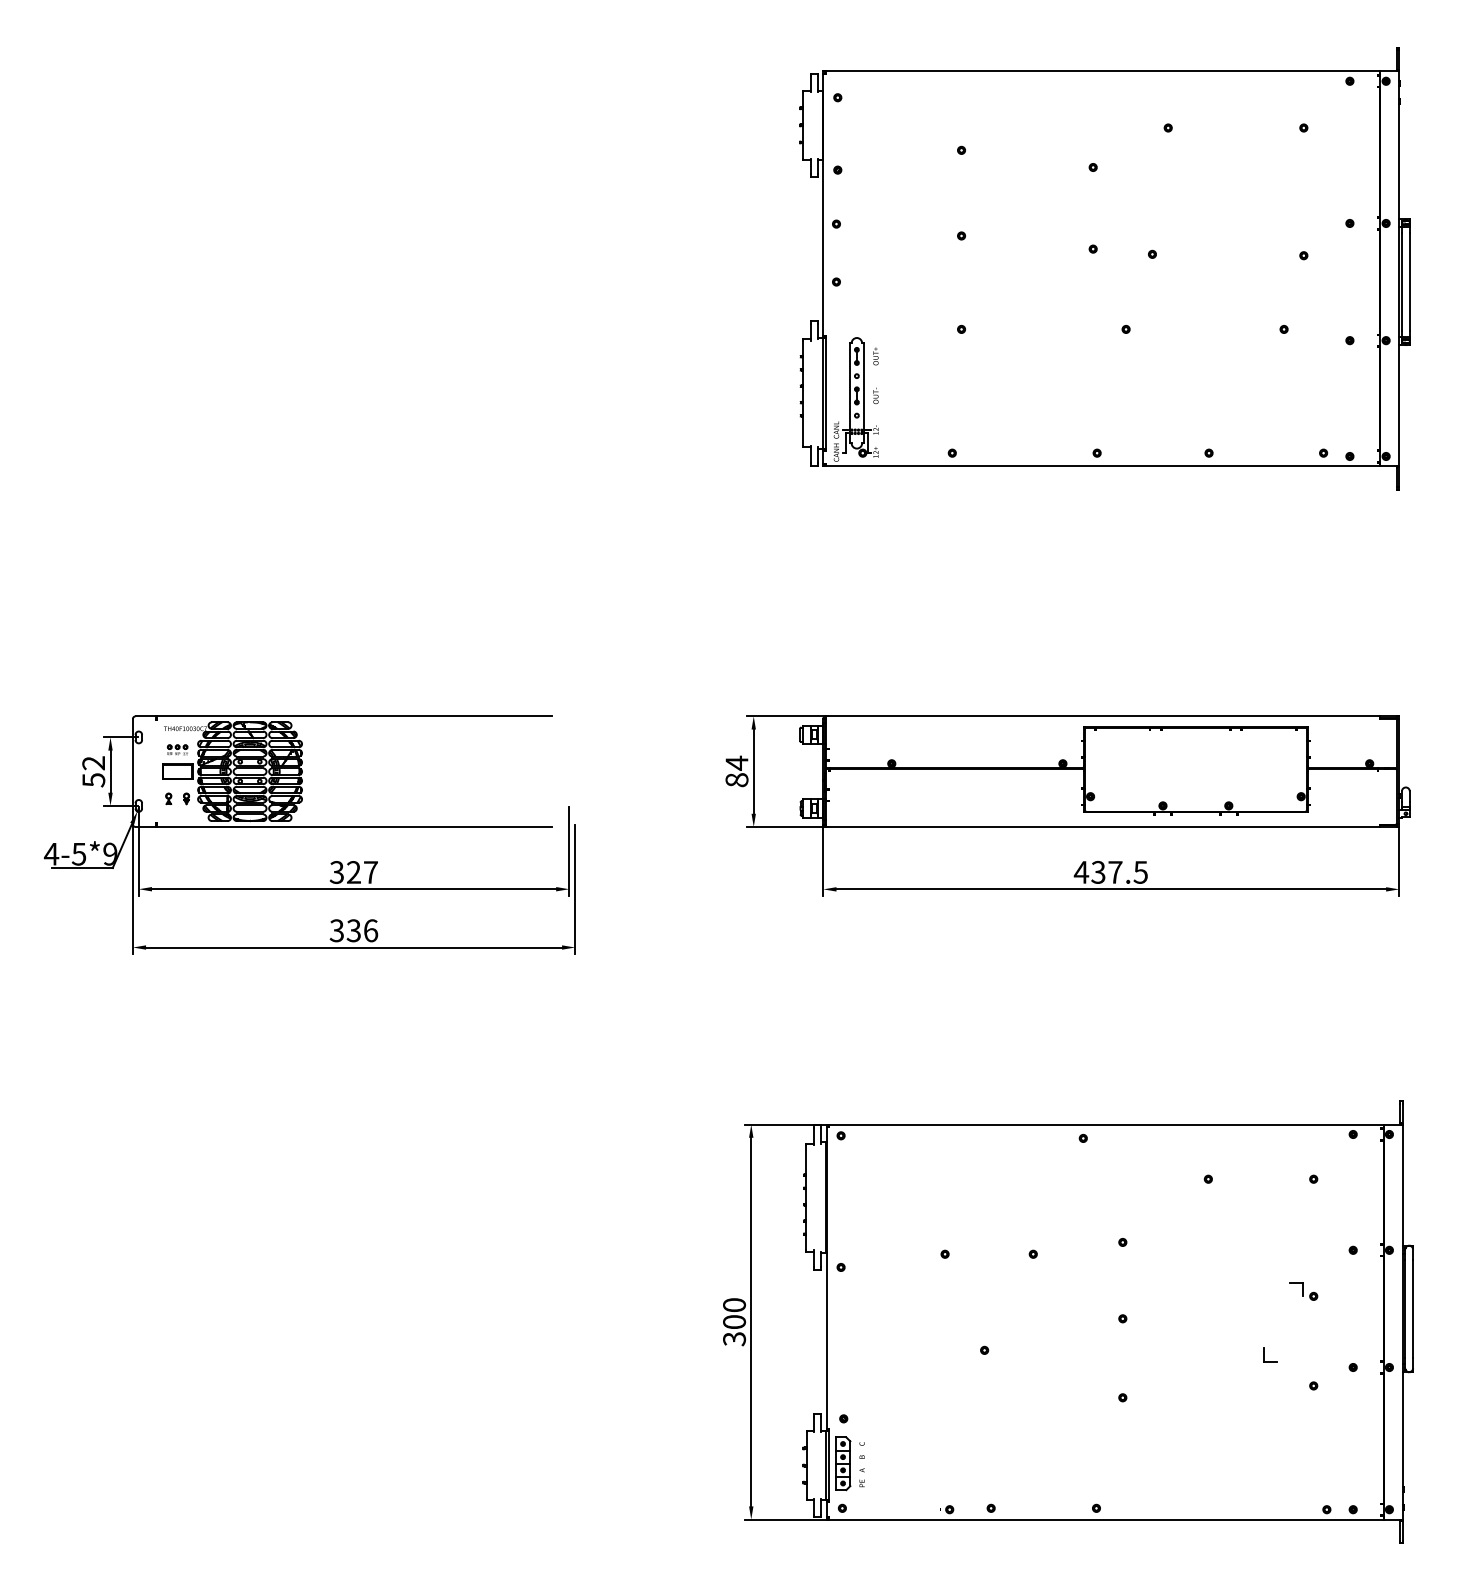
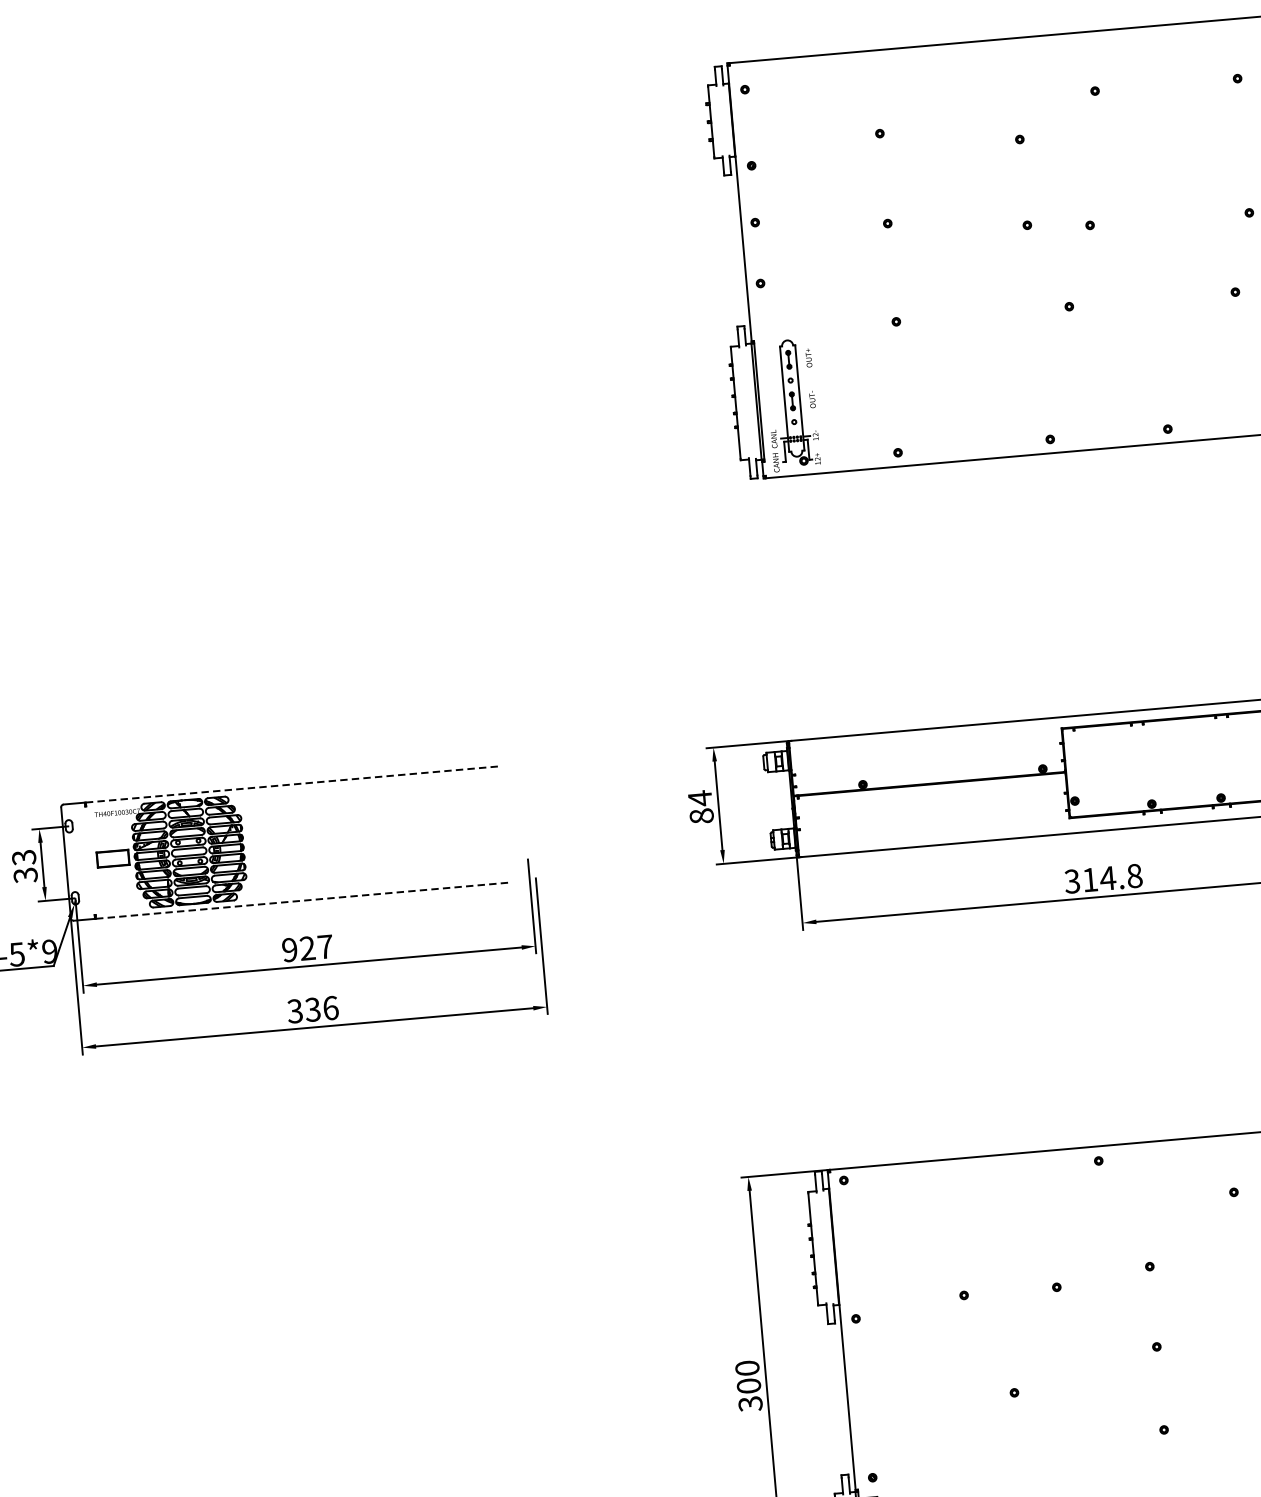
line: (354, 716) -> (293, 784), solid -> dashed
part: (177, 749) -> (110, 835), removed
text: (93, 771) -> (24, 866), 52 -> 33
part: (177, 798) -> (115, 886), removed
line: (354, 826) -> (304, 900), solid -> dashed
text: (1110, 871) -> (1102, 877), 437.5 -> 314.8
text: (336, 872) -> (289, 950), 327 -> 927

